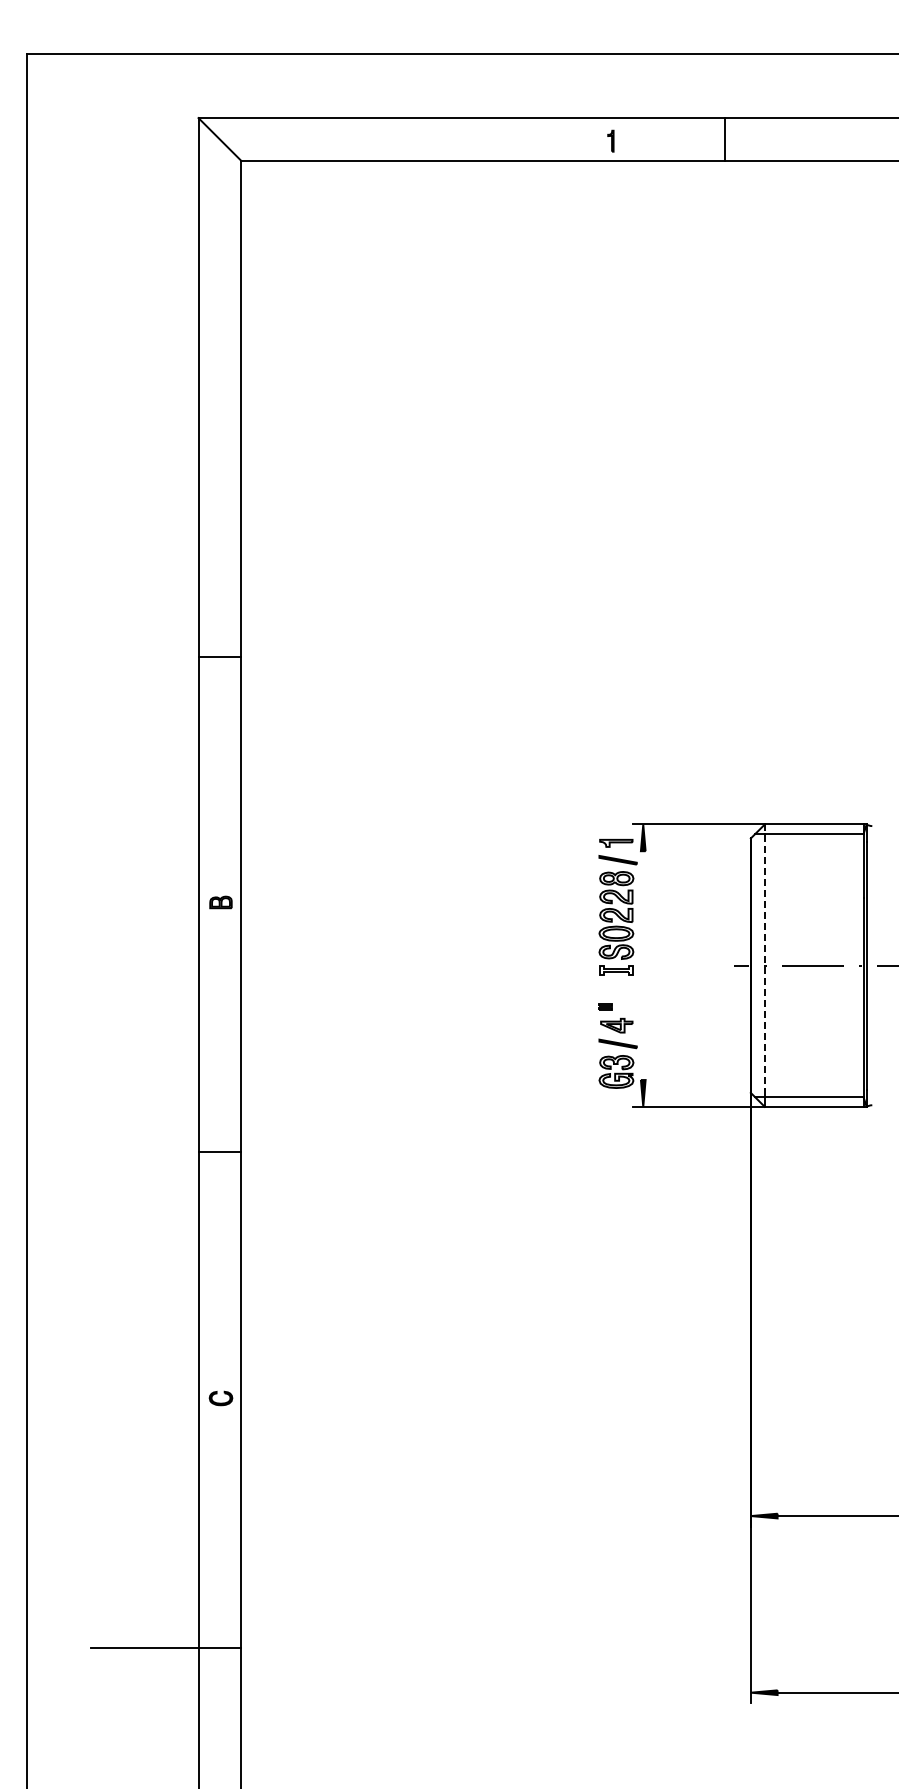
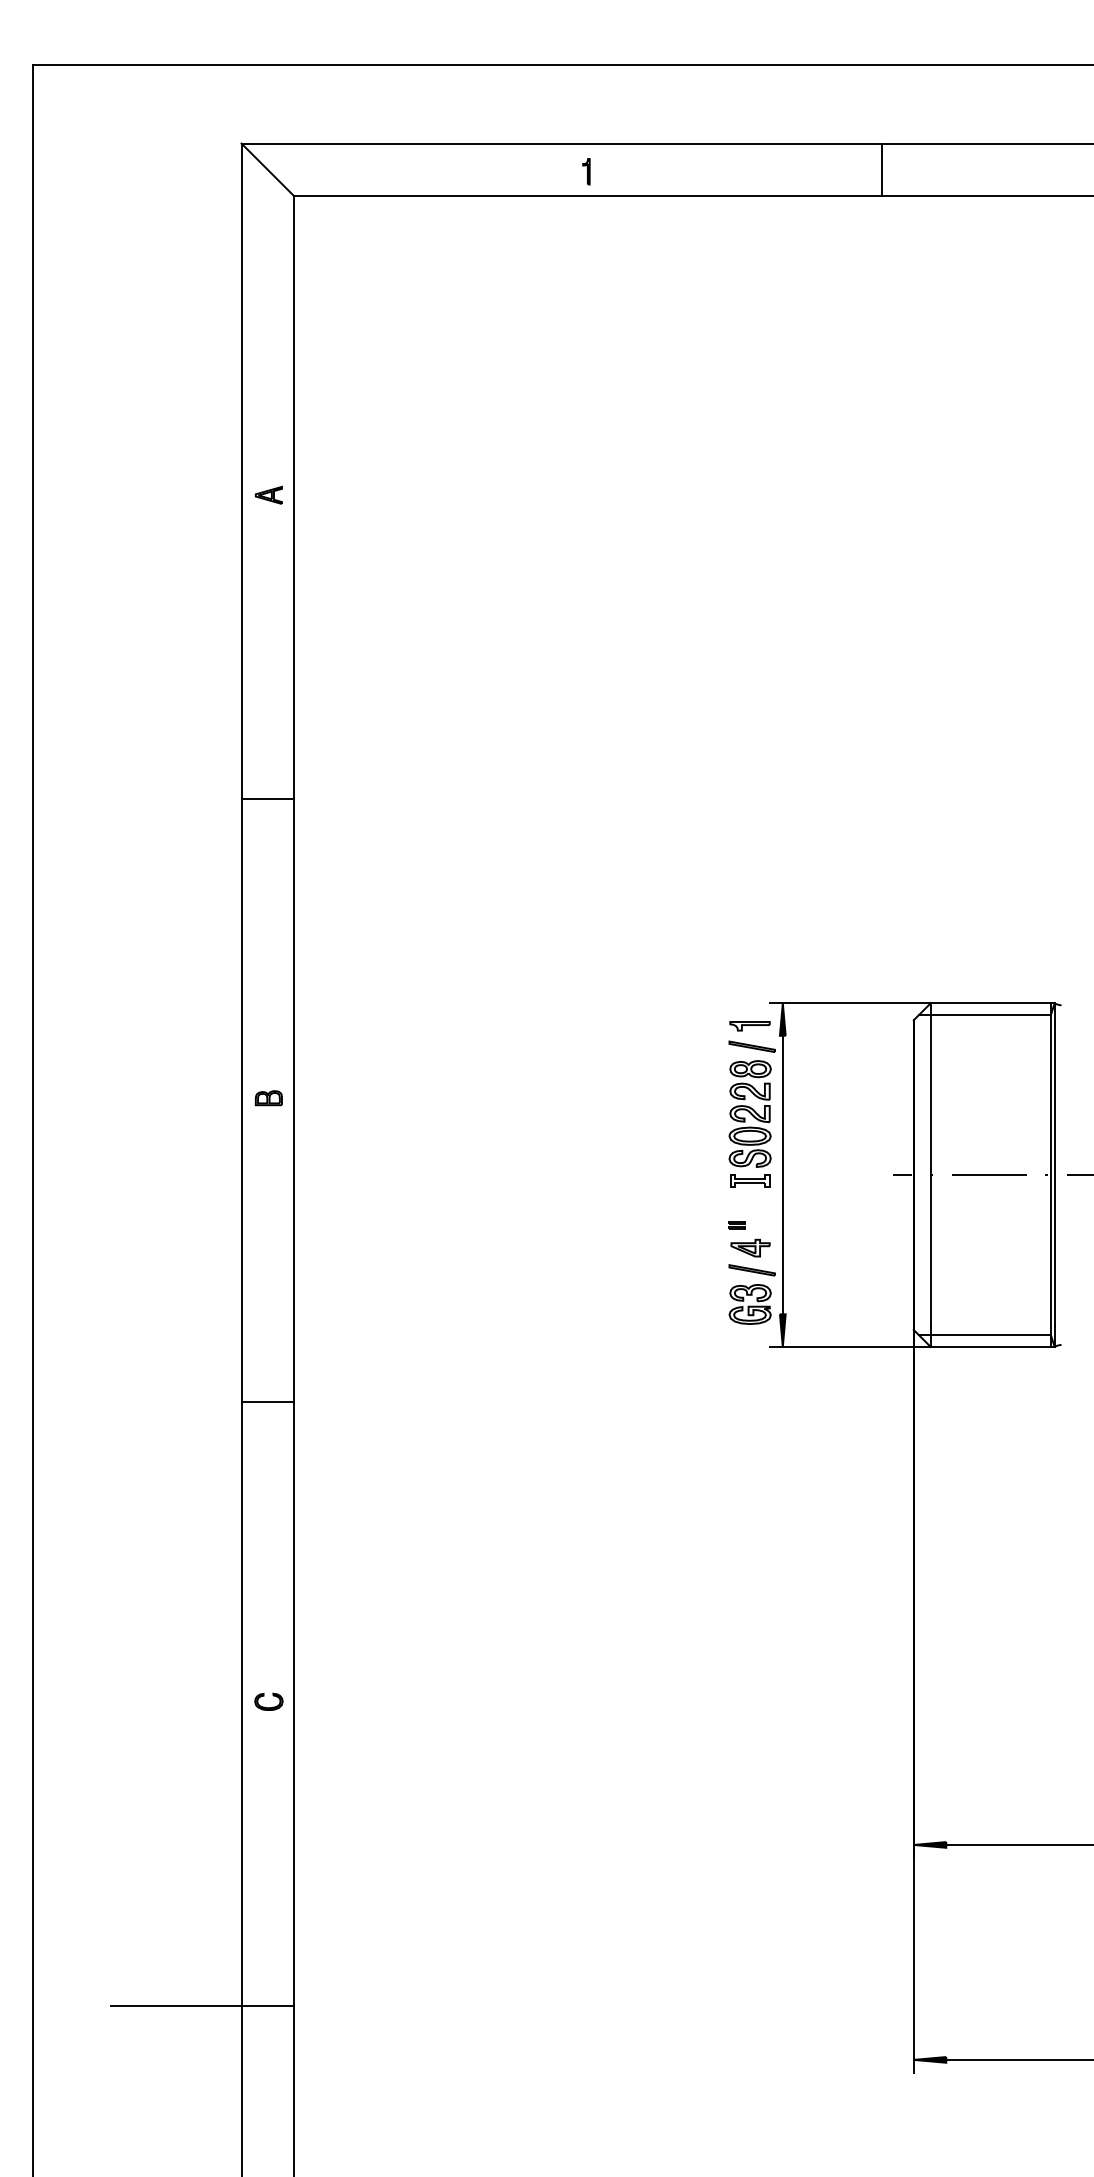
part: (610, 140) -> (585, 170), moved
part: (220, 406) -> (268, 494), added
line: (764, 957) -> (930, 1165), dashed -> solid
line: (643, 965) -> (783, 1174), added

